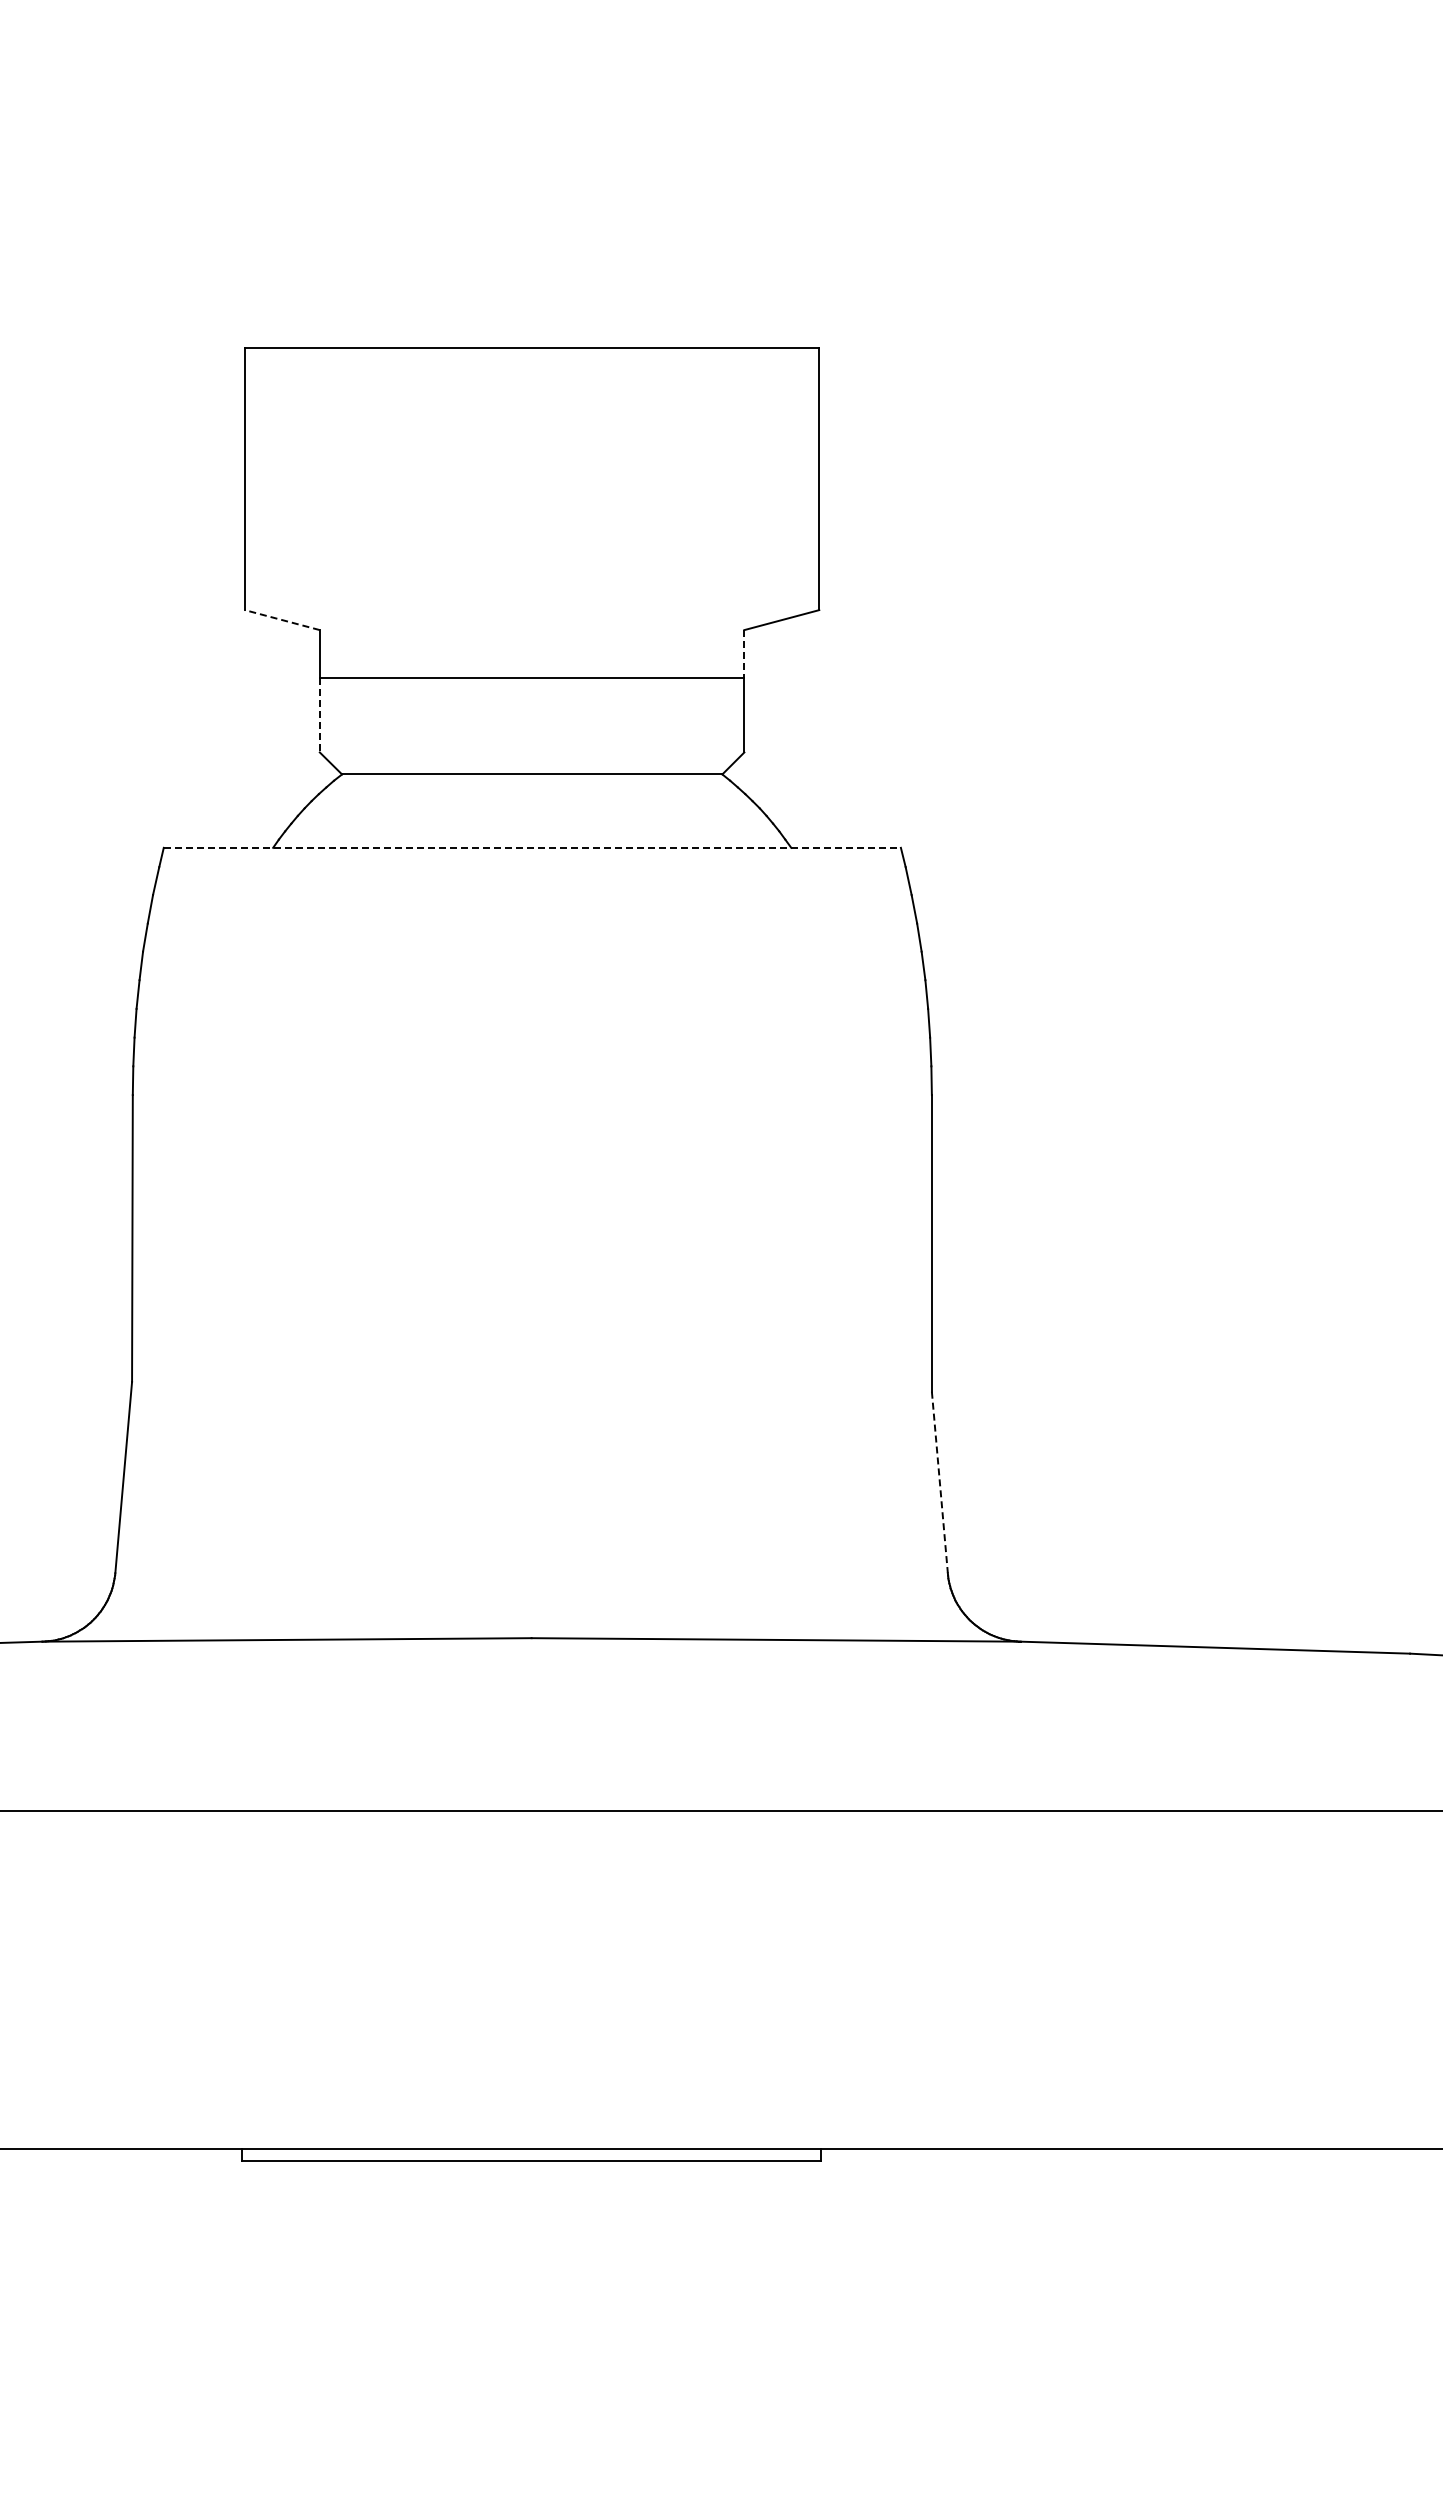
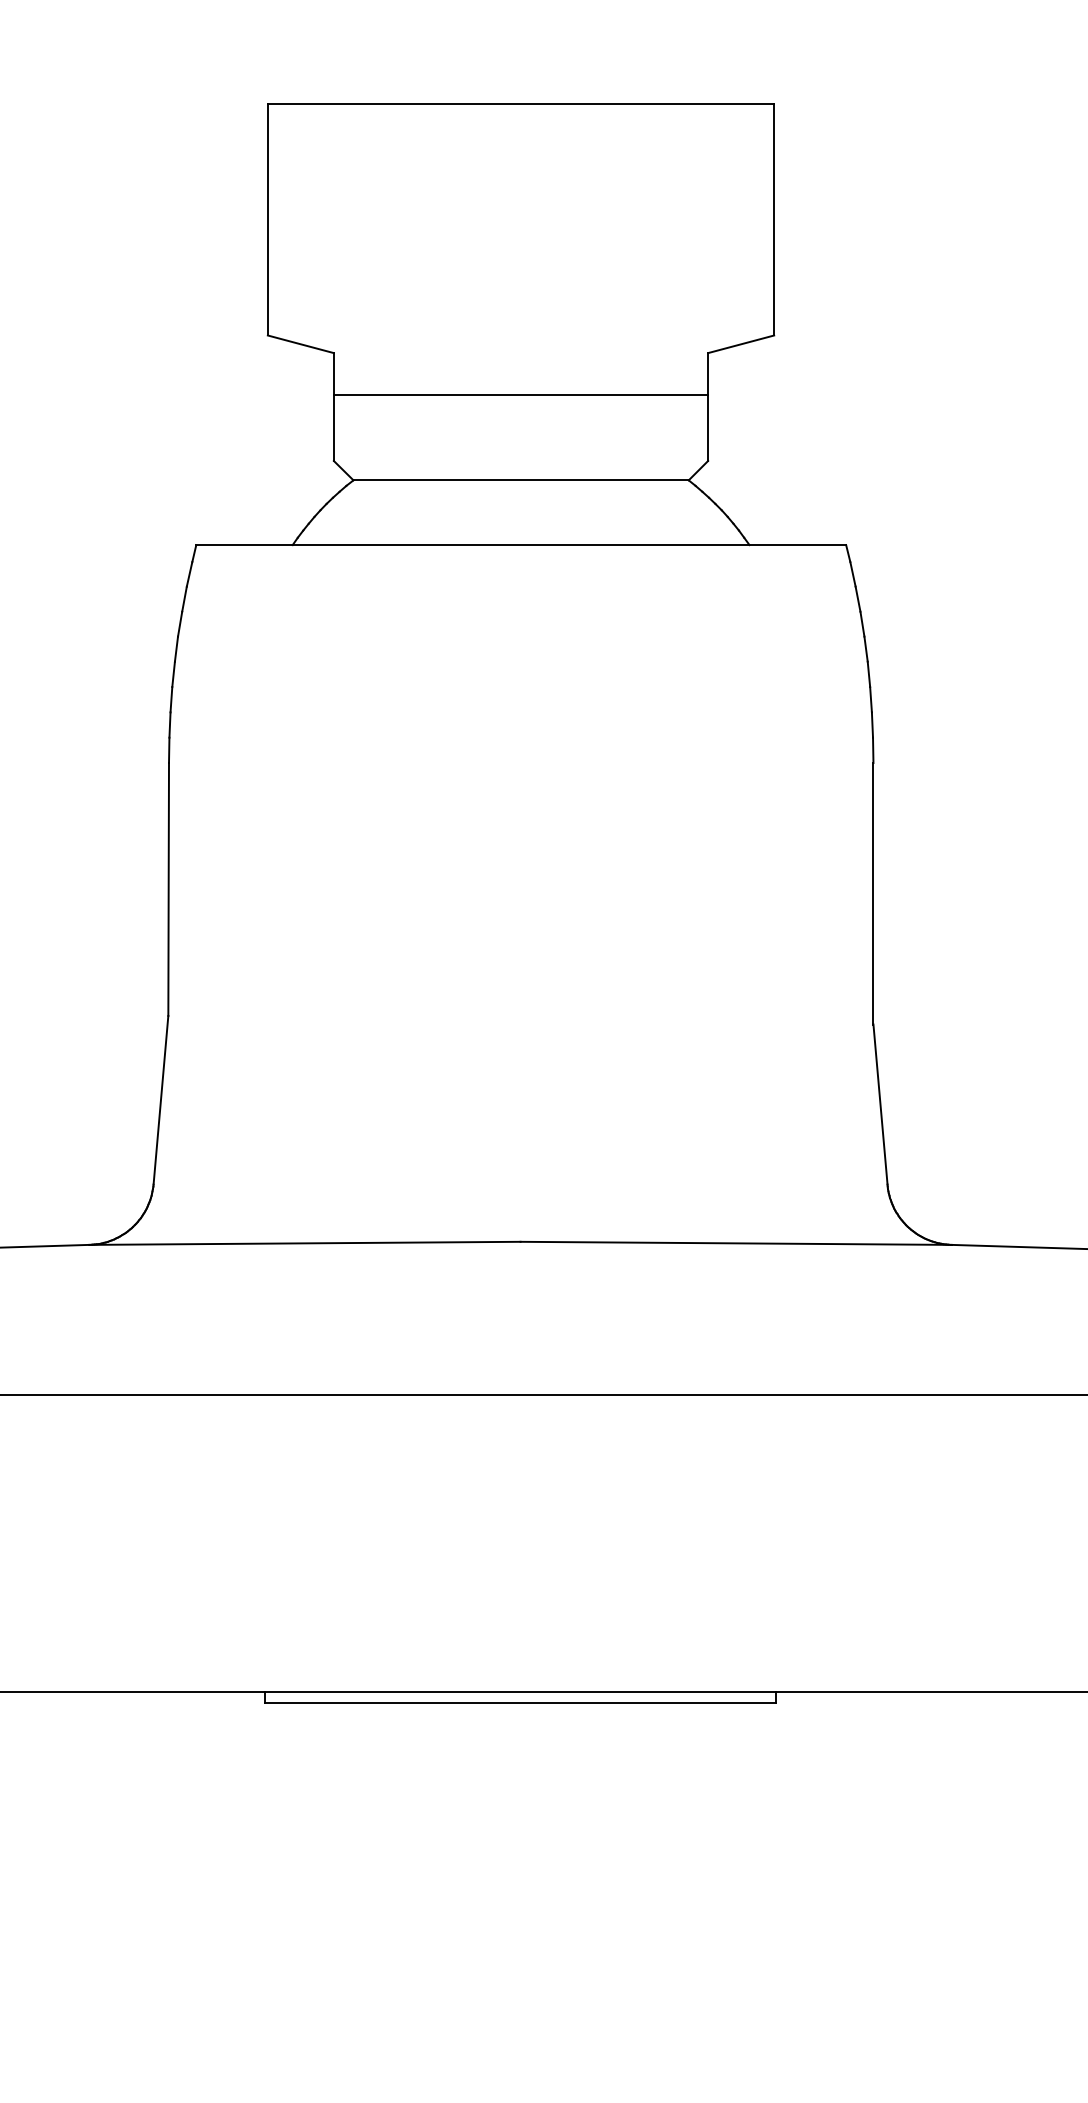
line: (282, 620) -> (300, 344), dashed -> solid
line: (744, 653) -> (708, 373), dashed -> solid
line: (319, 715) -> (333, 428), dashed -> solid
line: (532, 847) -> (521, 544), dashed -> solid
line: (939, 1482) -> (880, 1104), dashed -> solid

